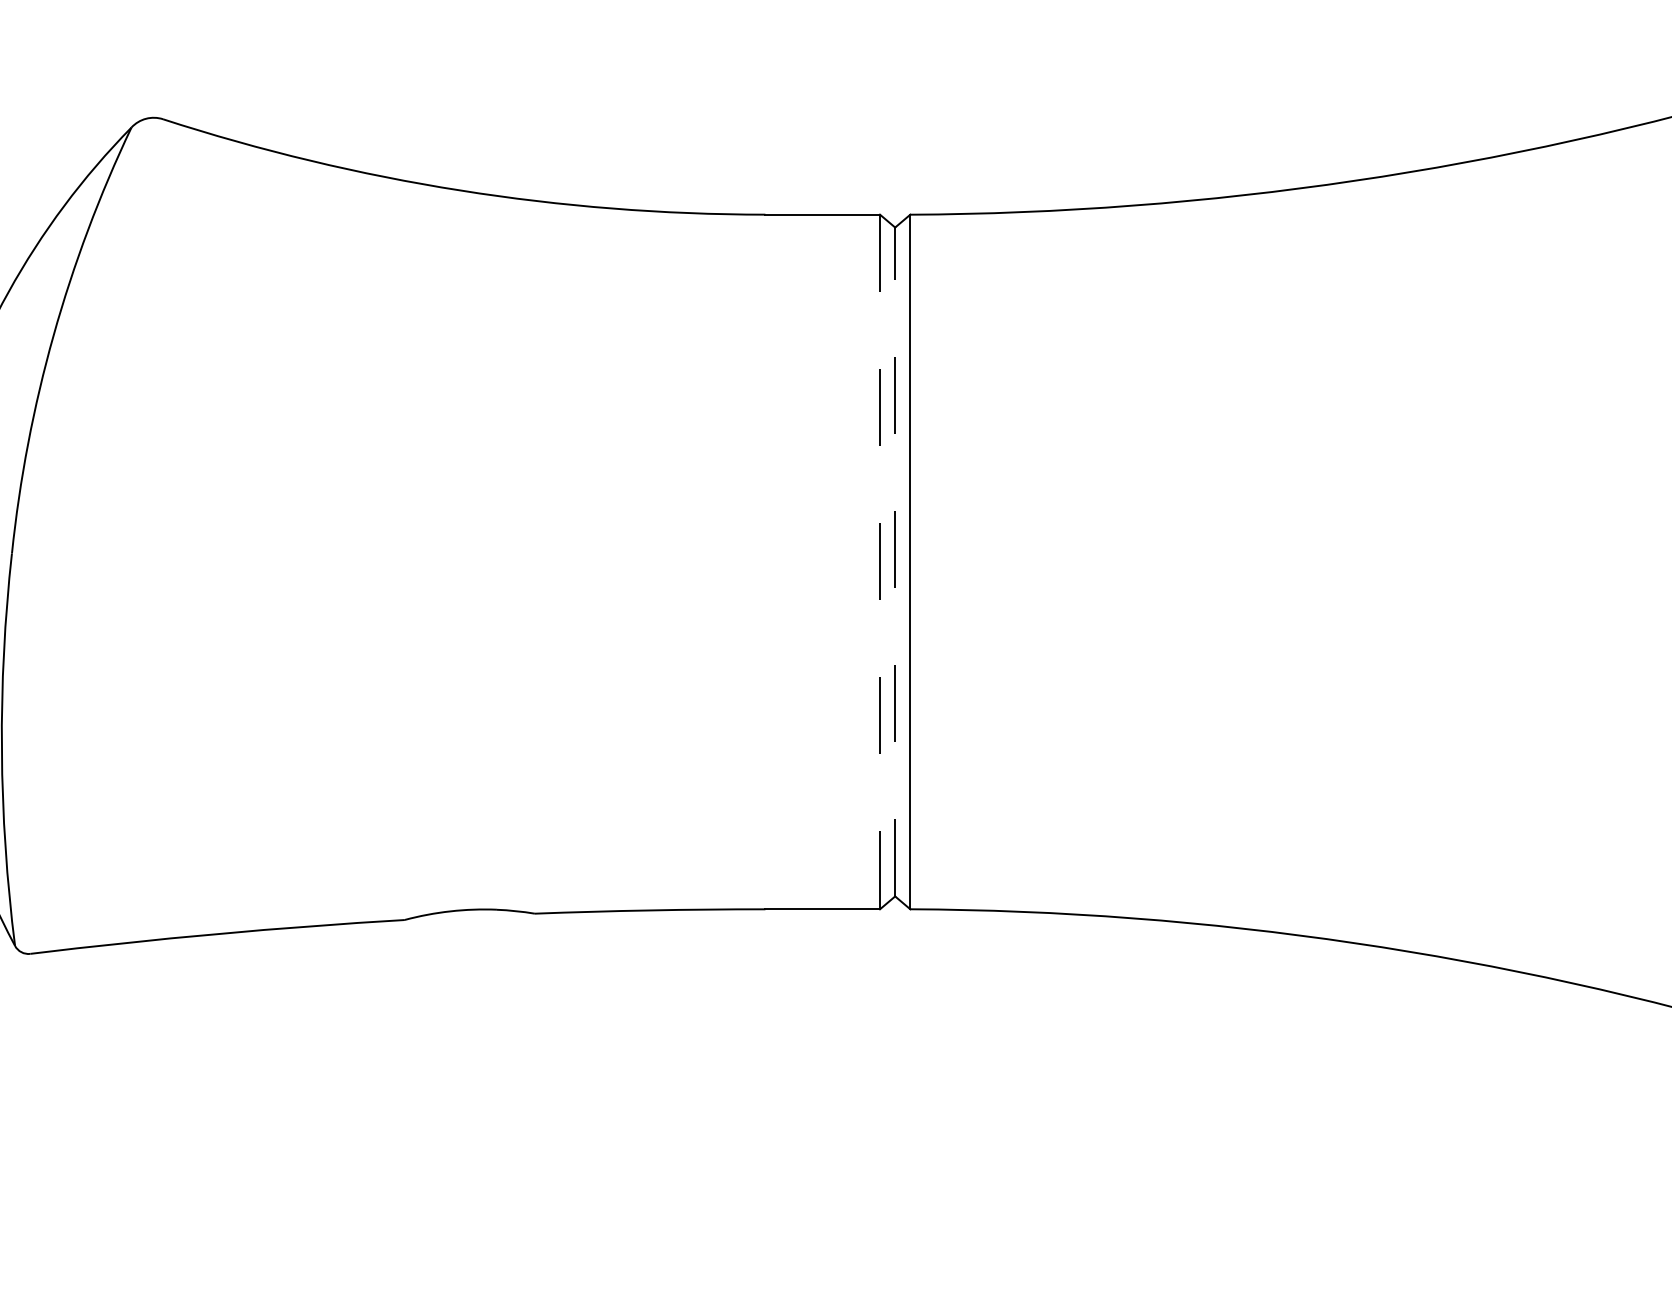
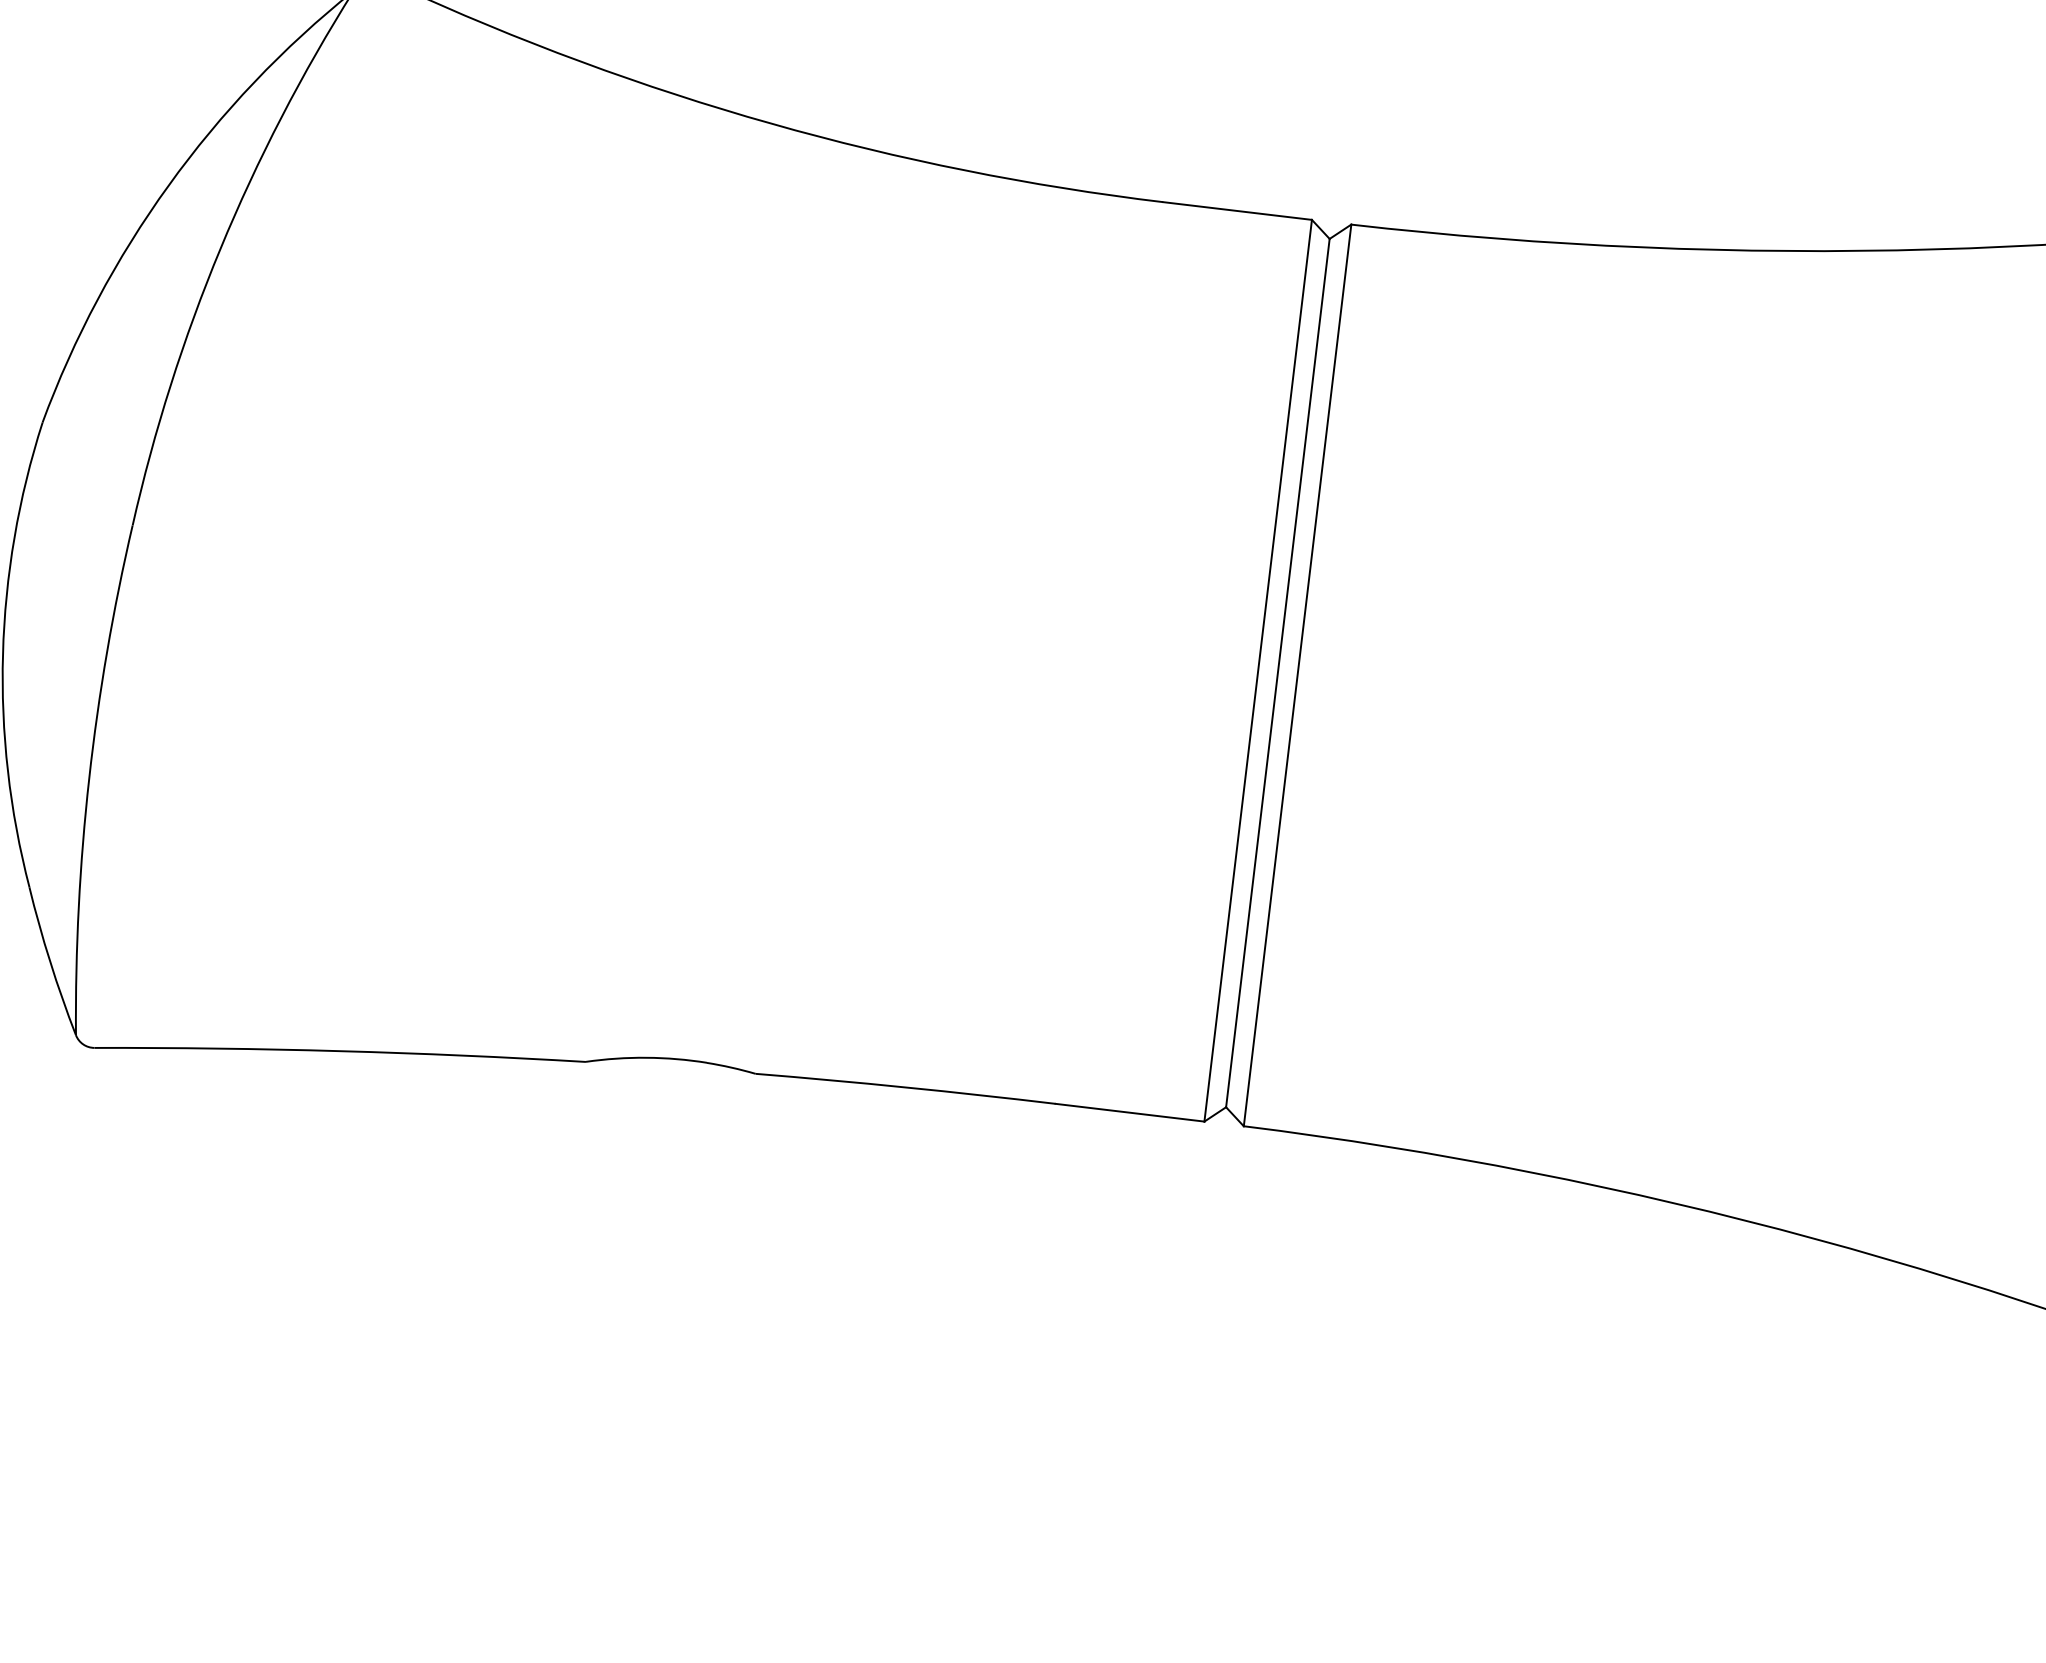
line: (895, 561) -> (1278, 672), dashed -> solid
line: (880, 562) -> (1258, 671), dashed -> solid

